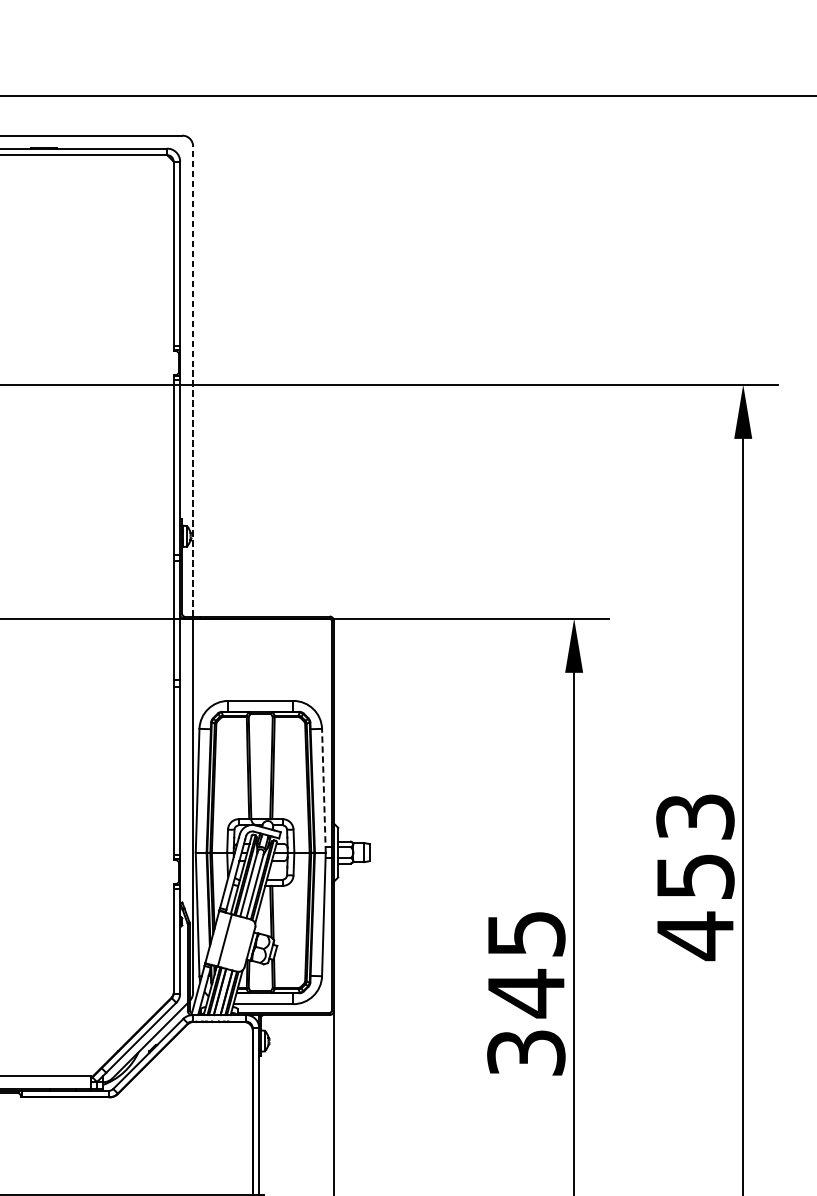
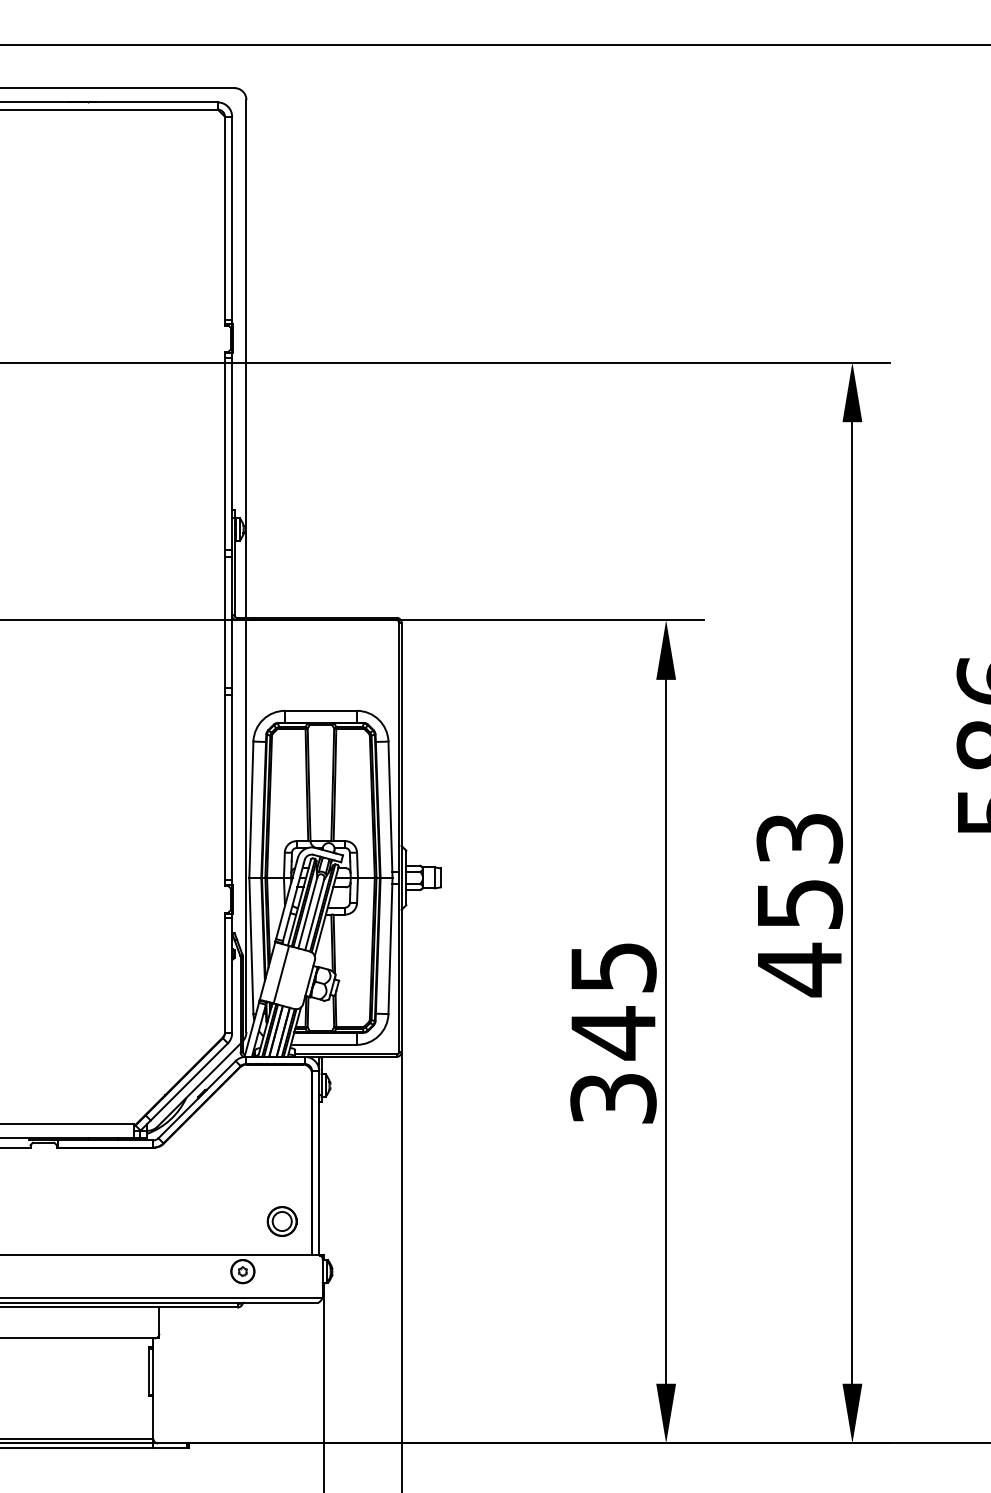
line: (193, 381) -> (246, 358), dashed -> solid
line: (323, 790) -> (390, 809), dashed -> solid
part: (224, 1164) -> (281, 1221), added

